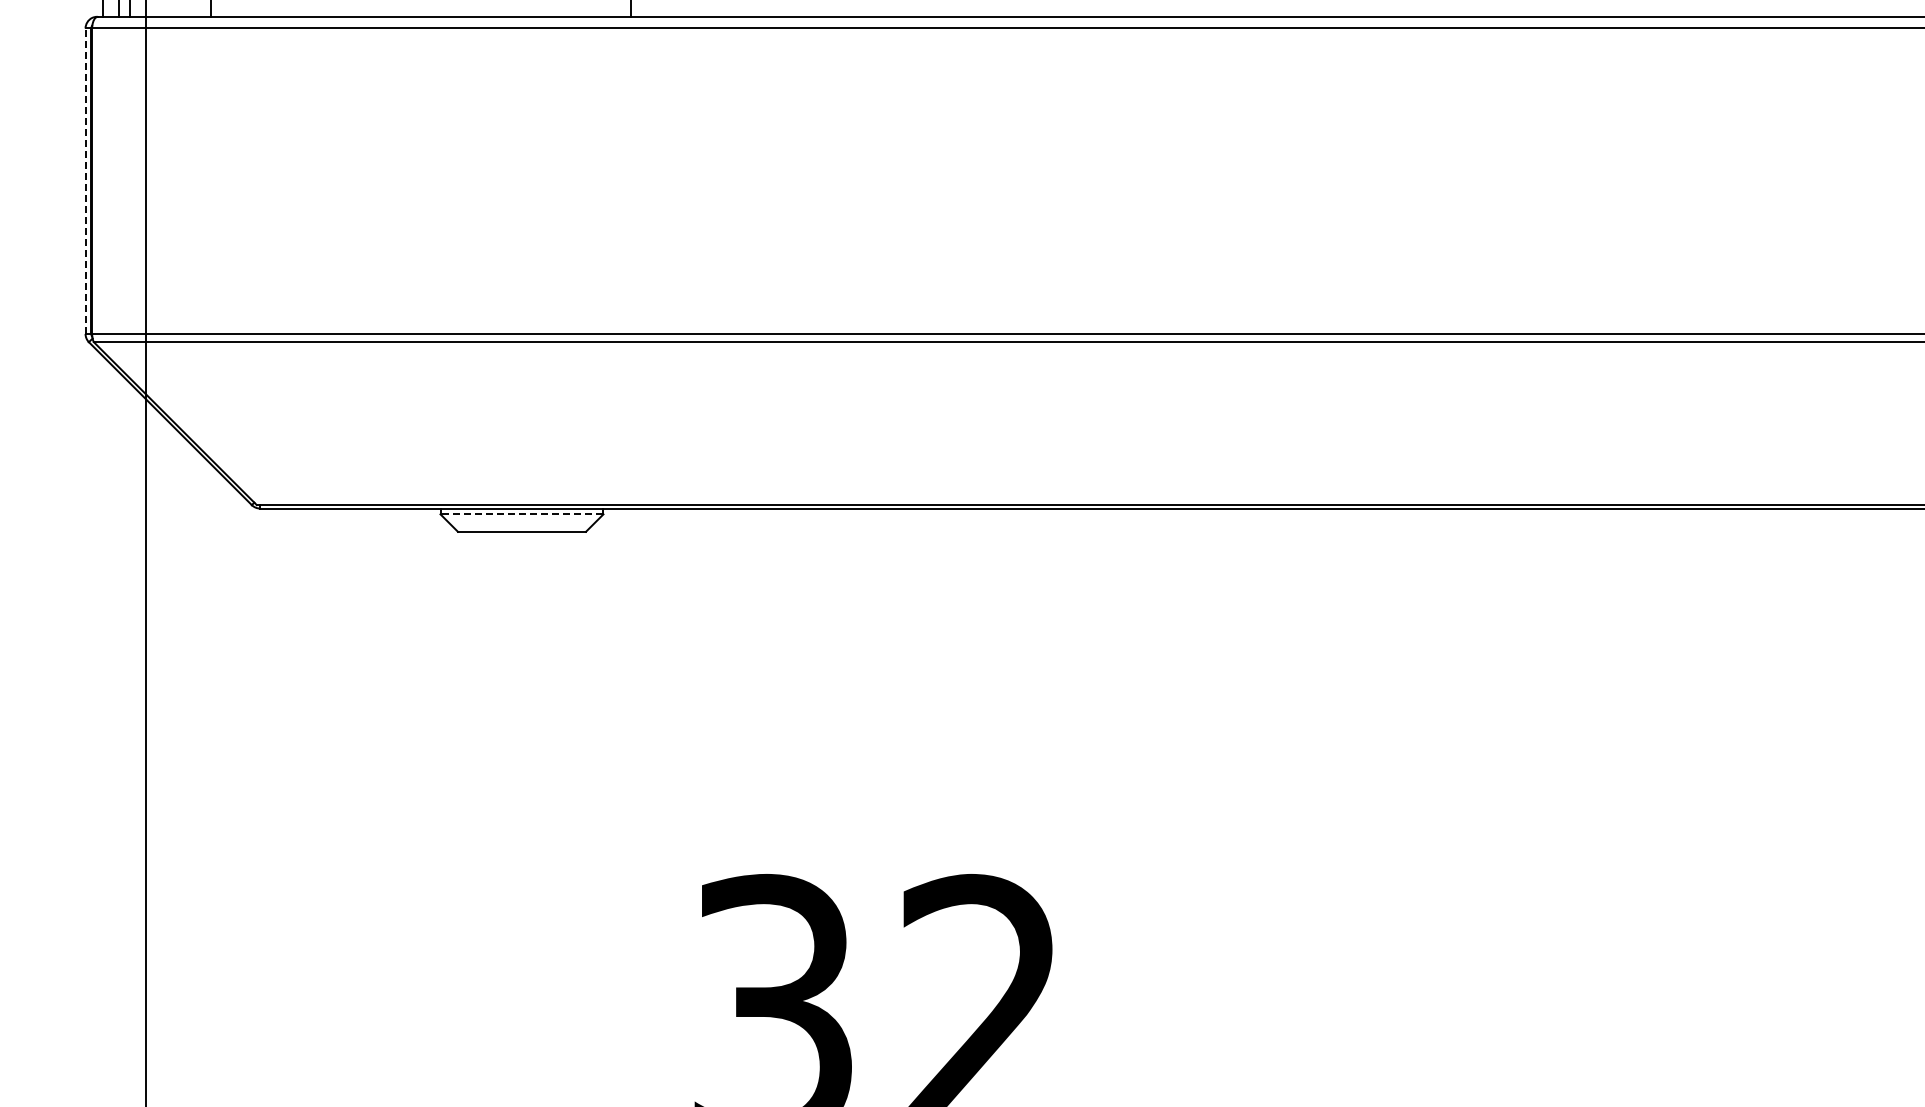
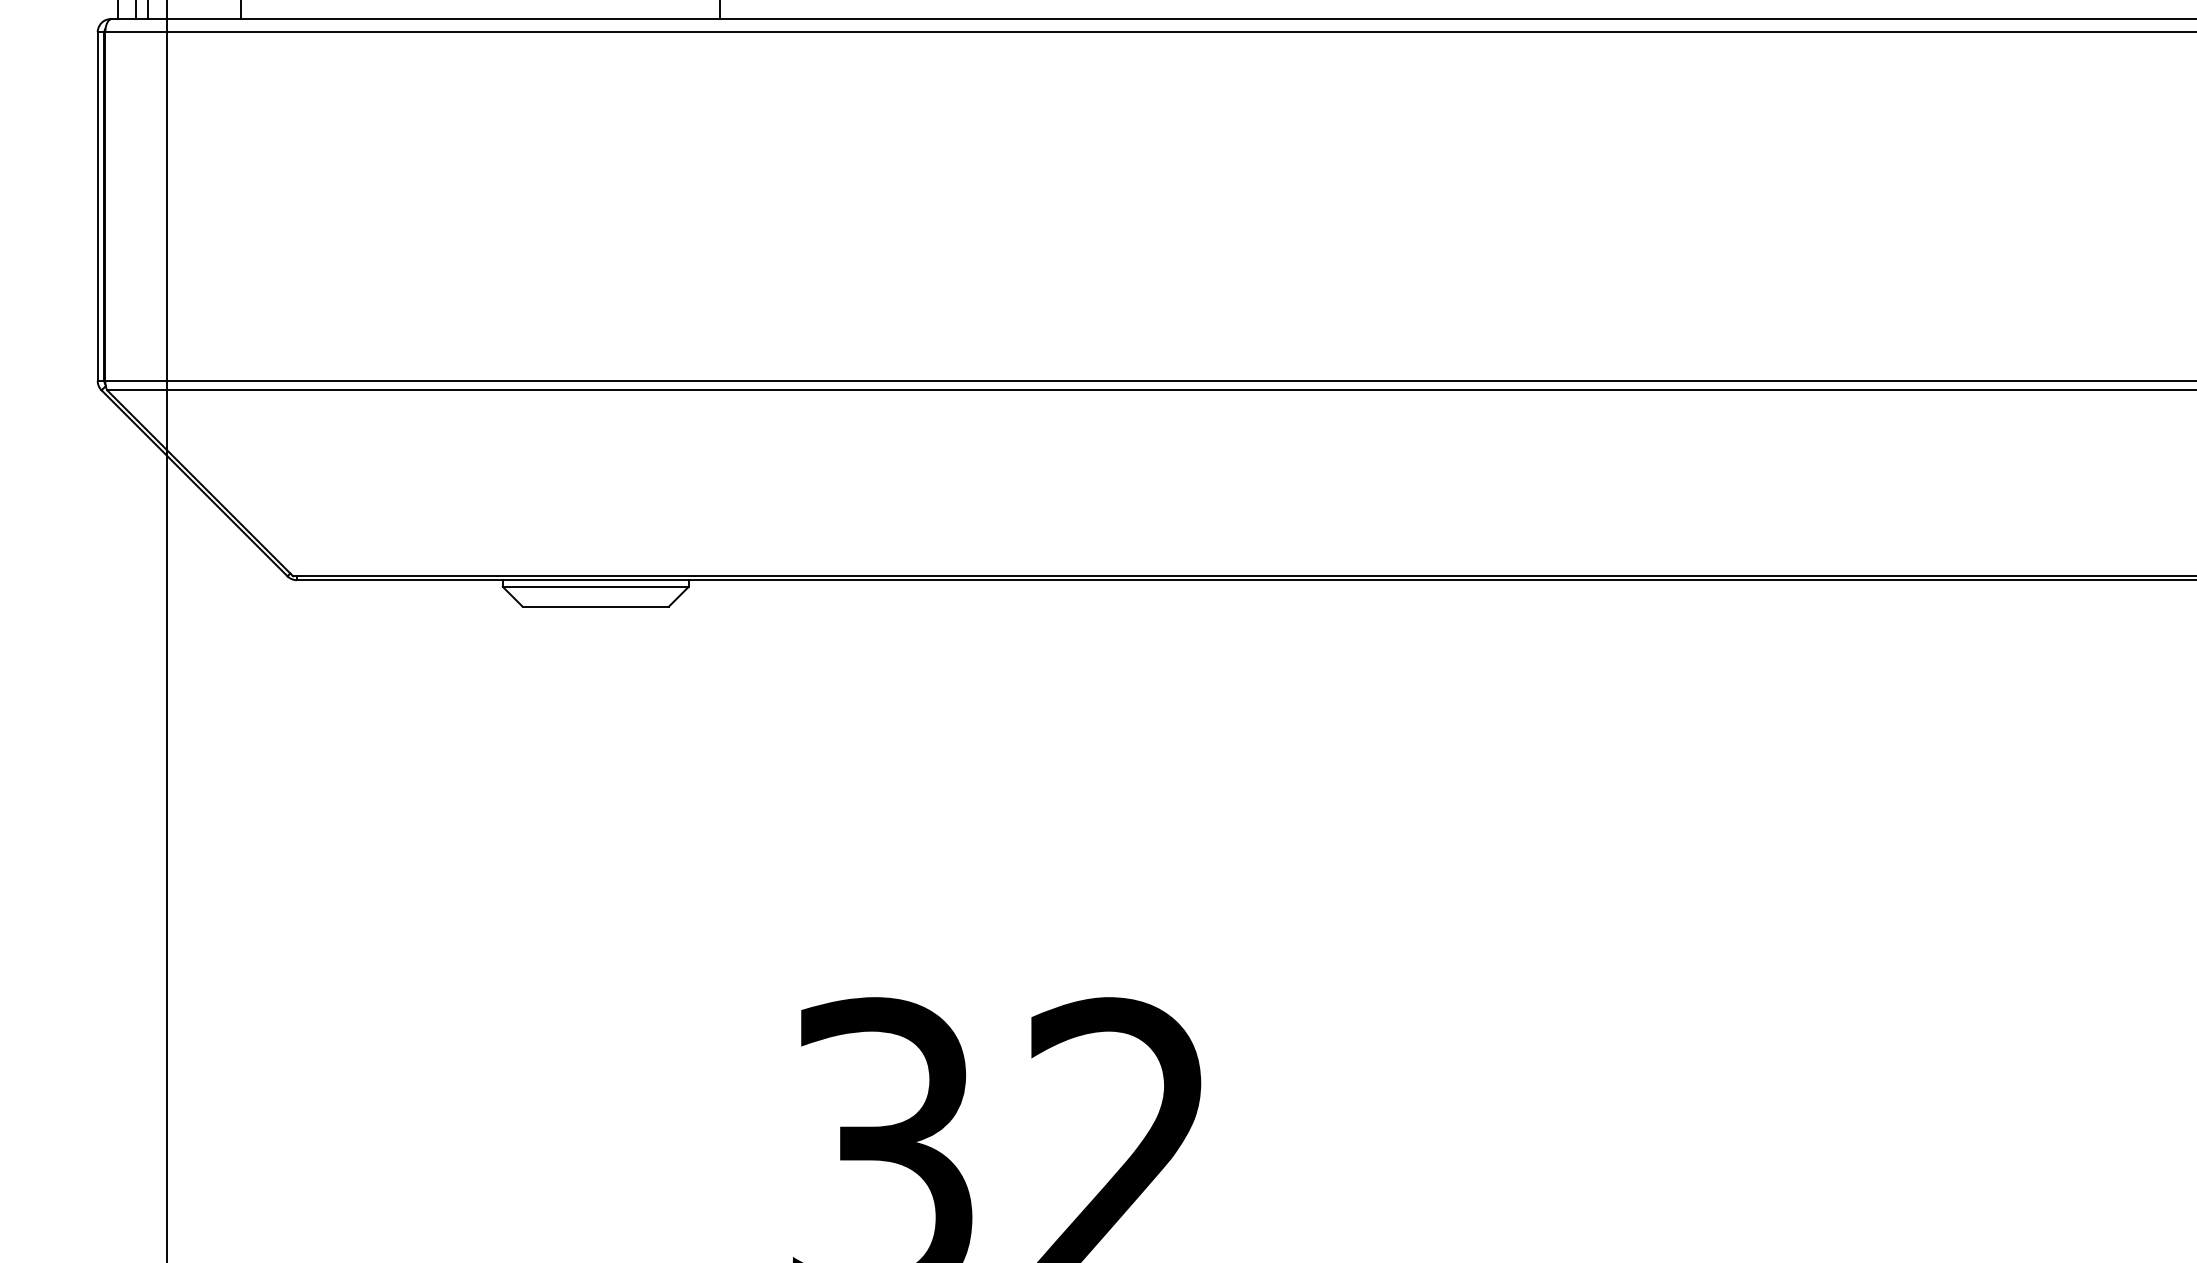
line: (85, 181) -> (97, 206), dashed -> solid
line: (521, 514) -> (595, 586), dashed -> solid

